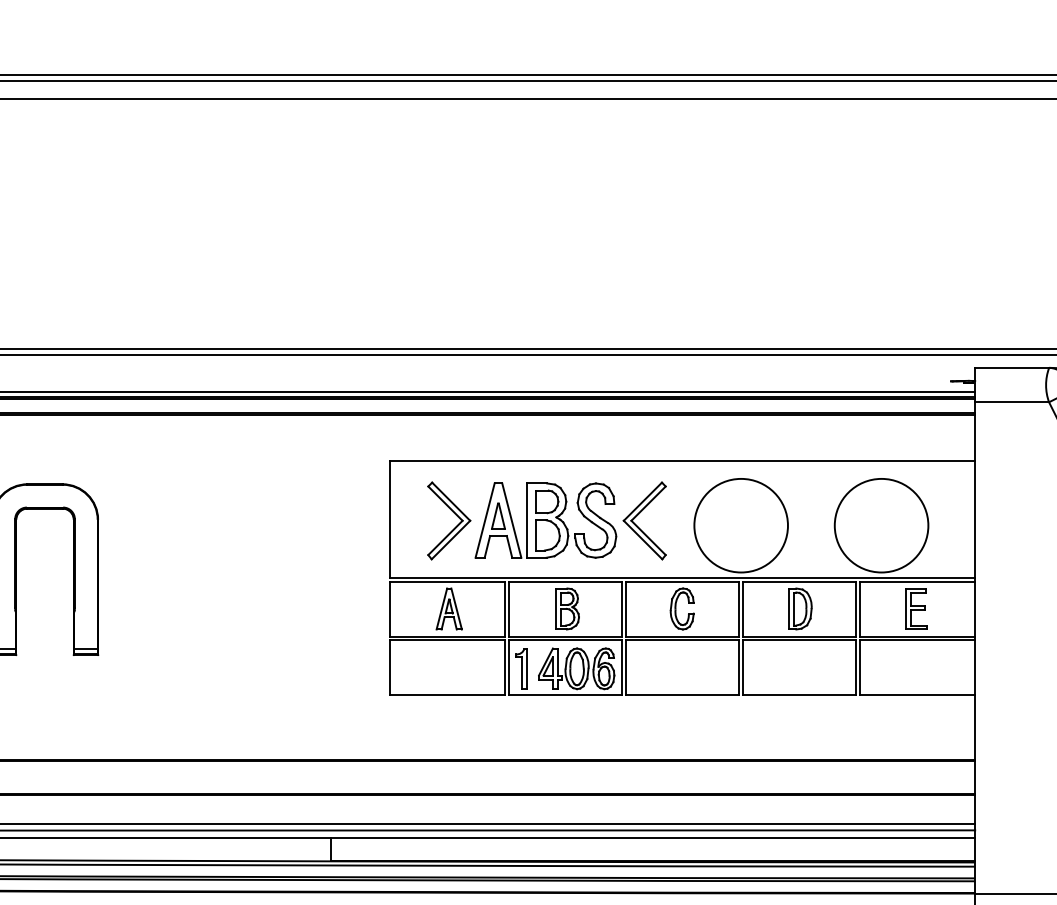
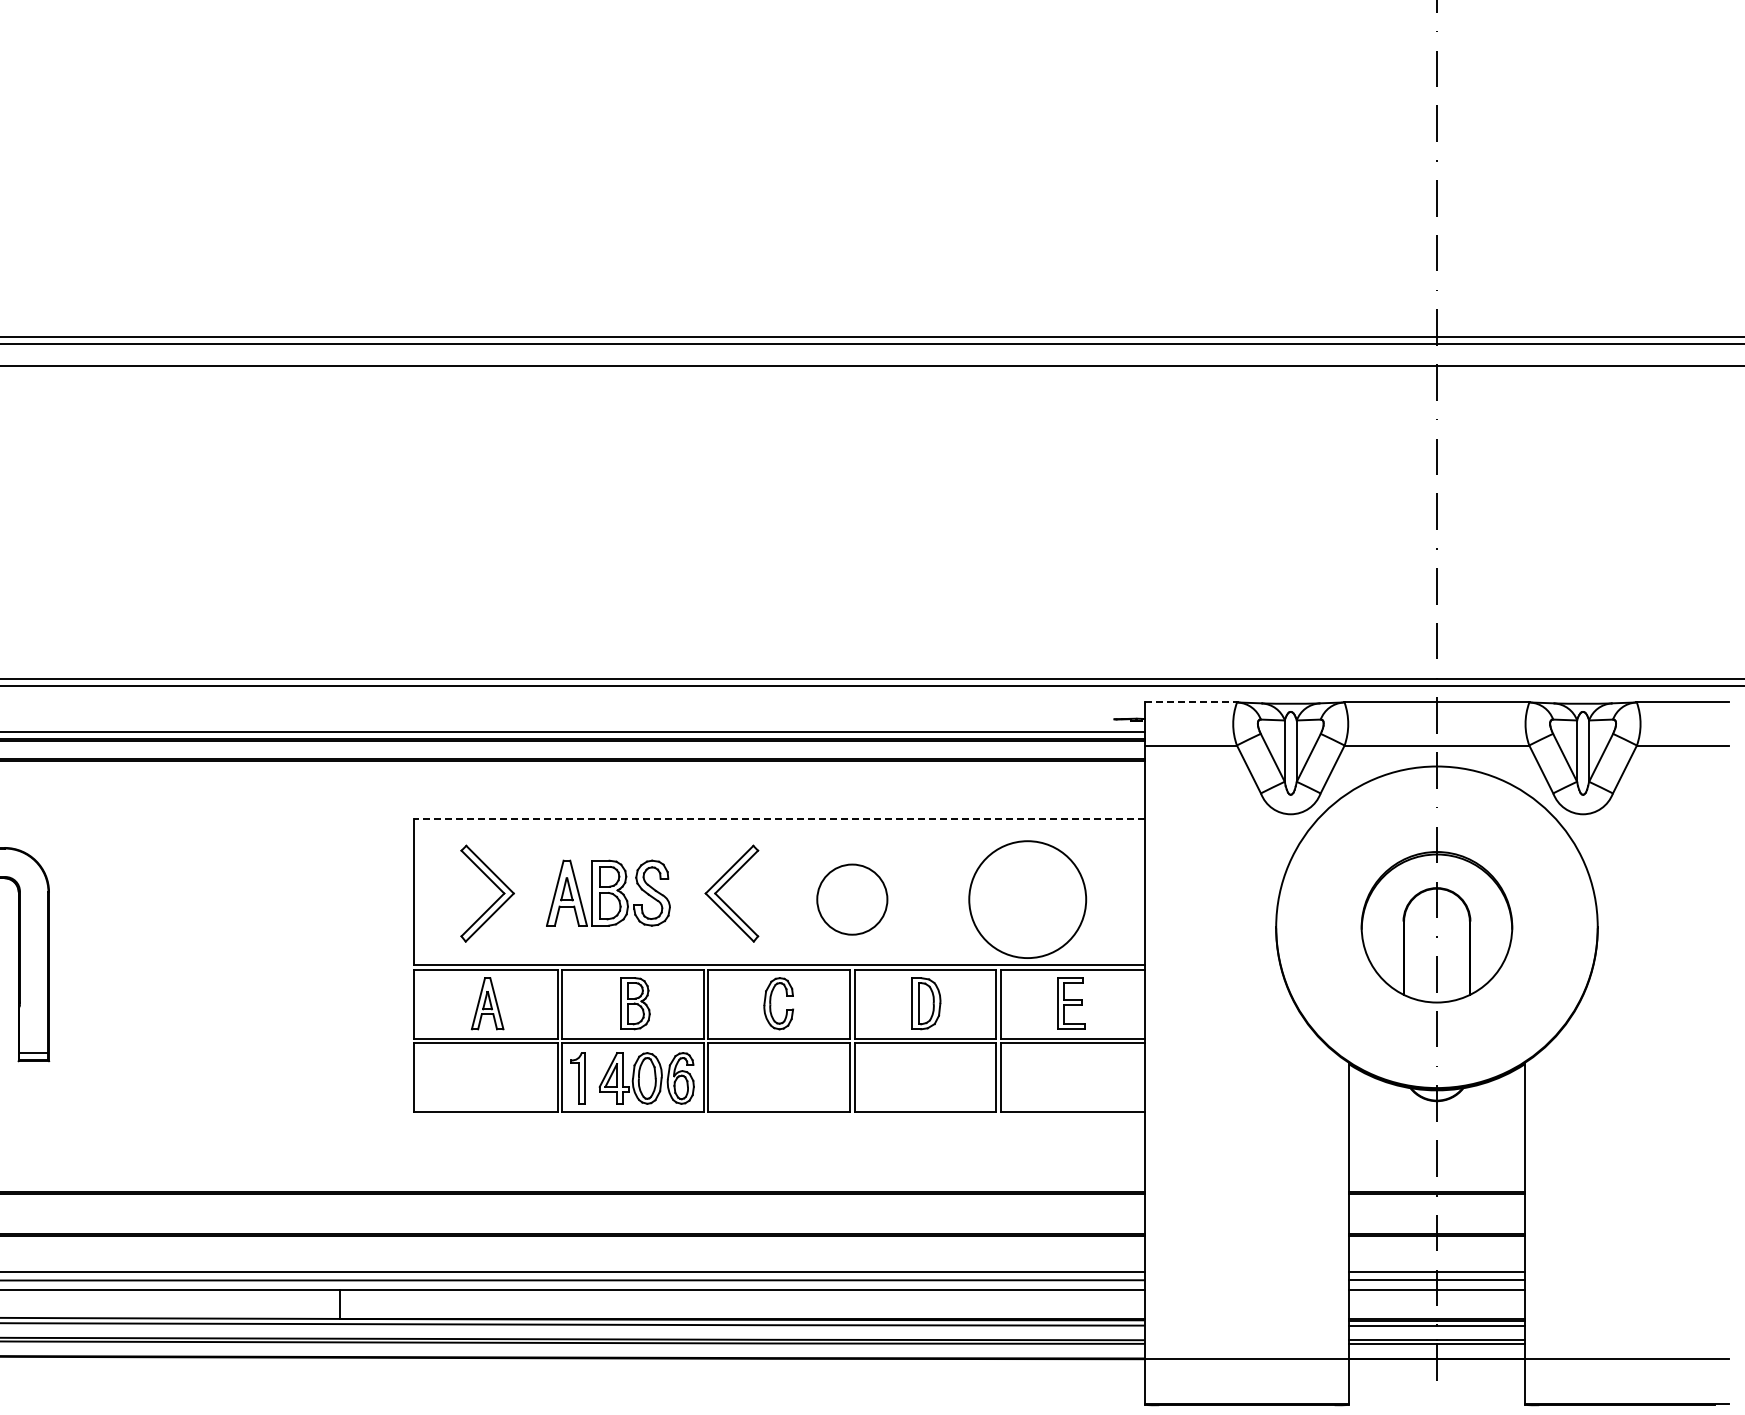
line: (1012, 367) -> (1191, 702), solid -> dashed
line: (682, 461) -> (778, 819), solid -> dashed
part: (545, 519) -> (608, 892), size x0.7
circle: (740, 525) -> (851, 899), size x0.6

